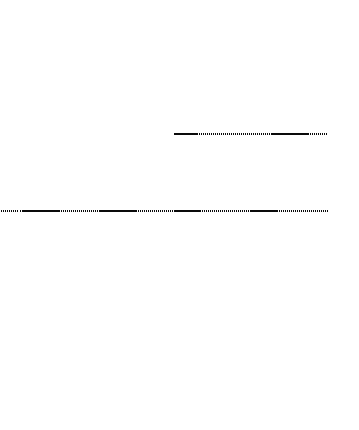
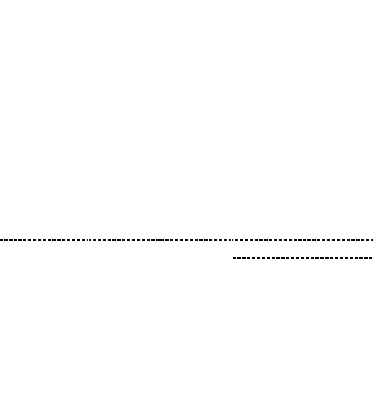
line: (250, 133) -> (302, 257), moved

